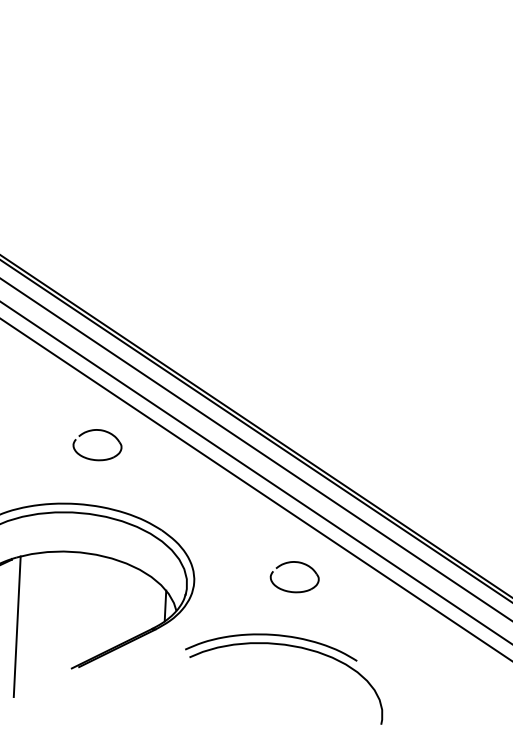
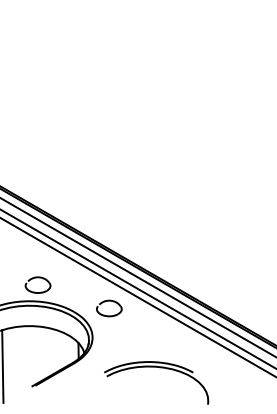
part: (96, 443) -> (37, 284), moved
part: (296, 563) -> (109, 301), moved
part: (294, 648) -> (160, 368), moved

